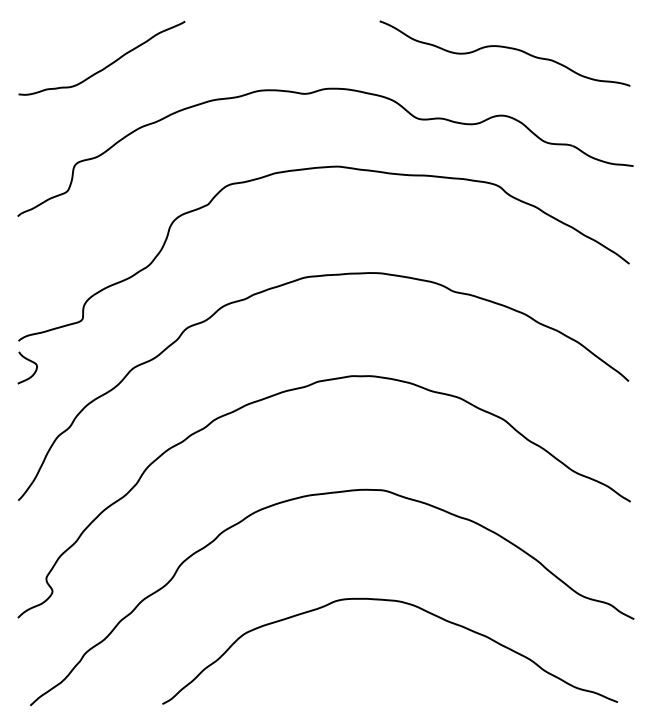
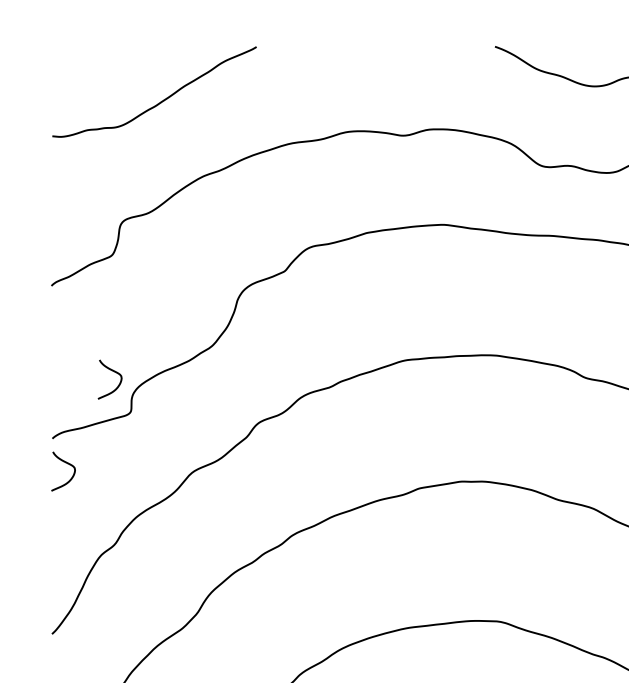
curve: (67, 286) -> (112, 371), added

